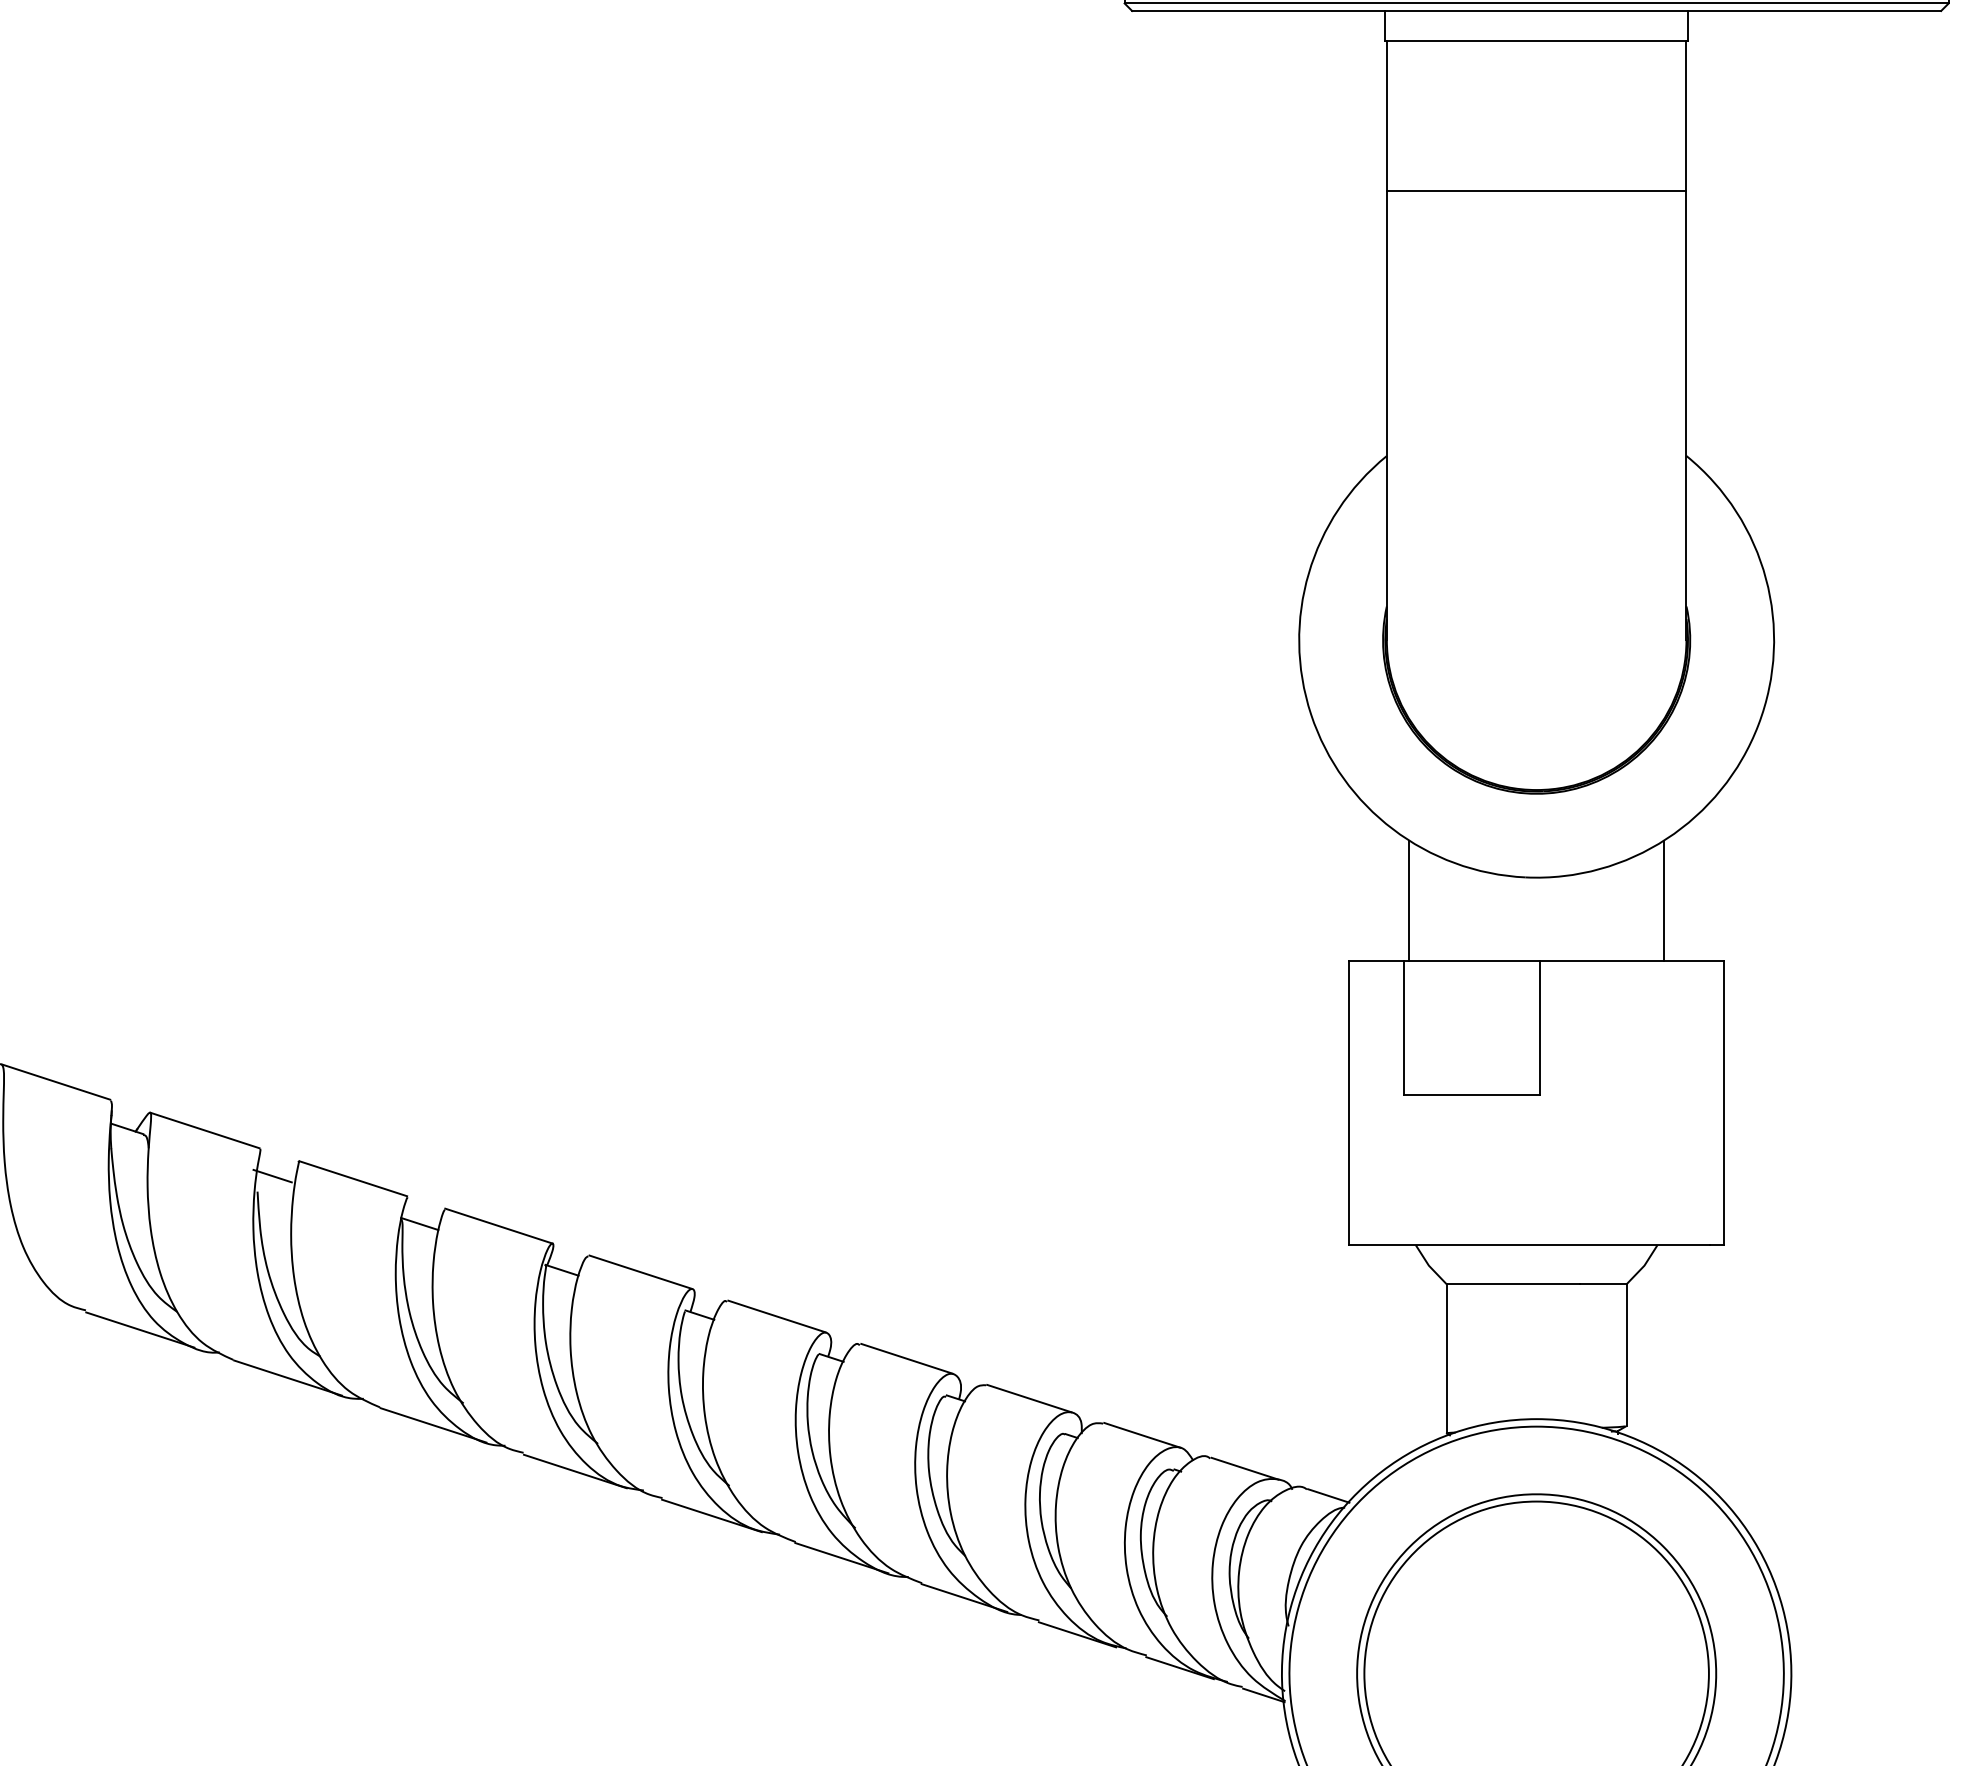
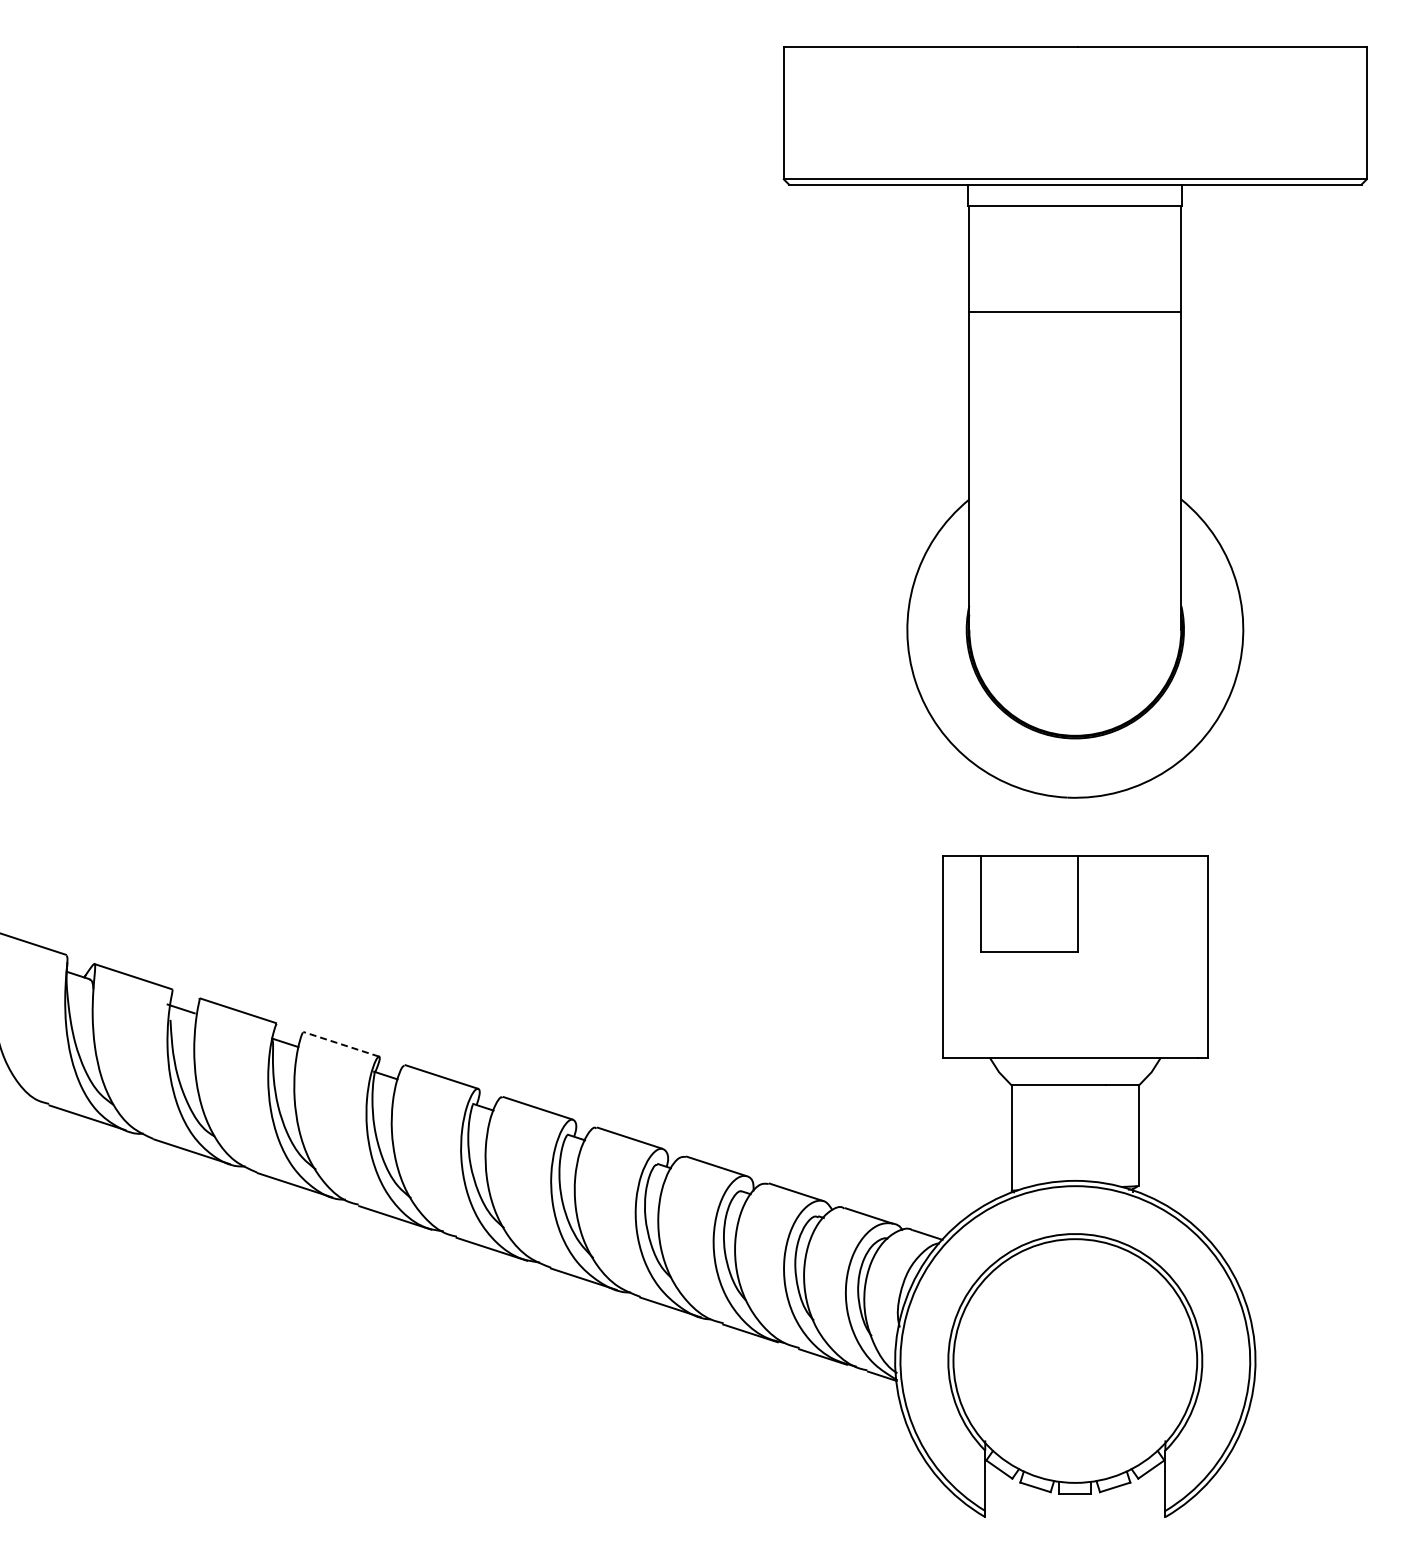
line: (1409, 899) -> (985, 813), removed
line: (1664, 901) -> (1165, 814), removed
line: (499, 1226) -> (341, 1044), solid -> dashed

